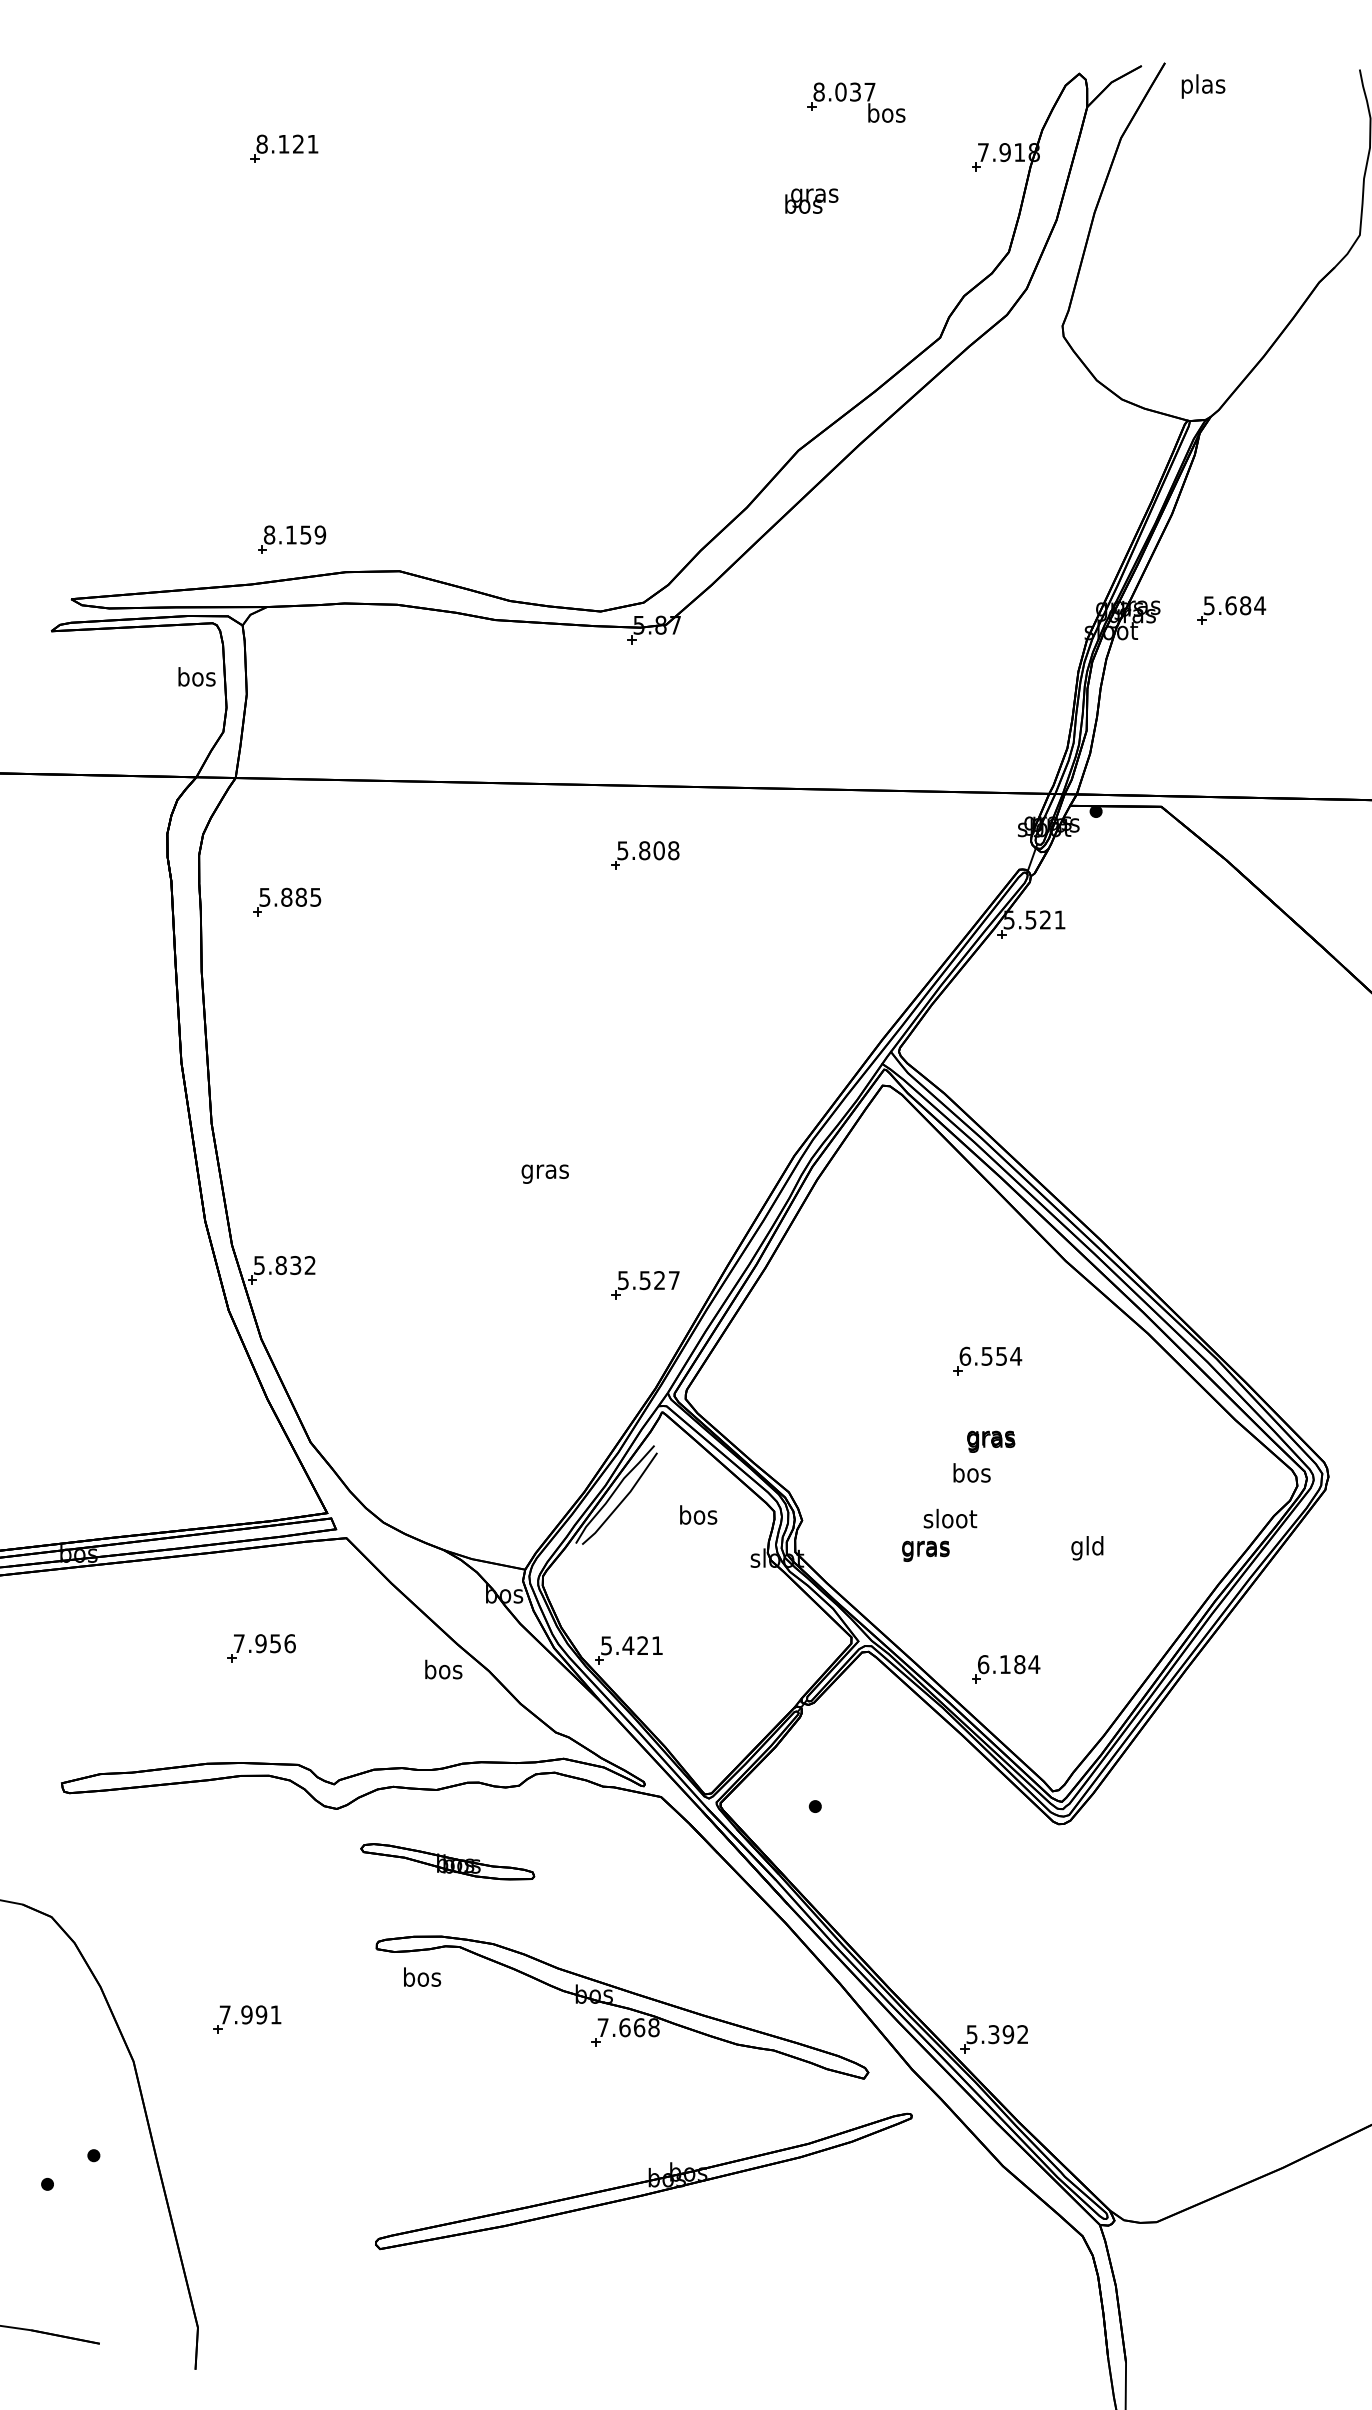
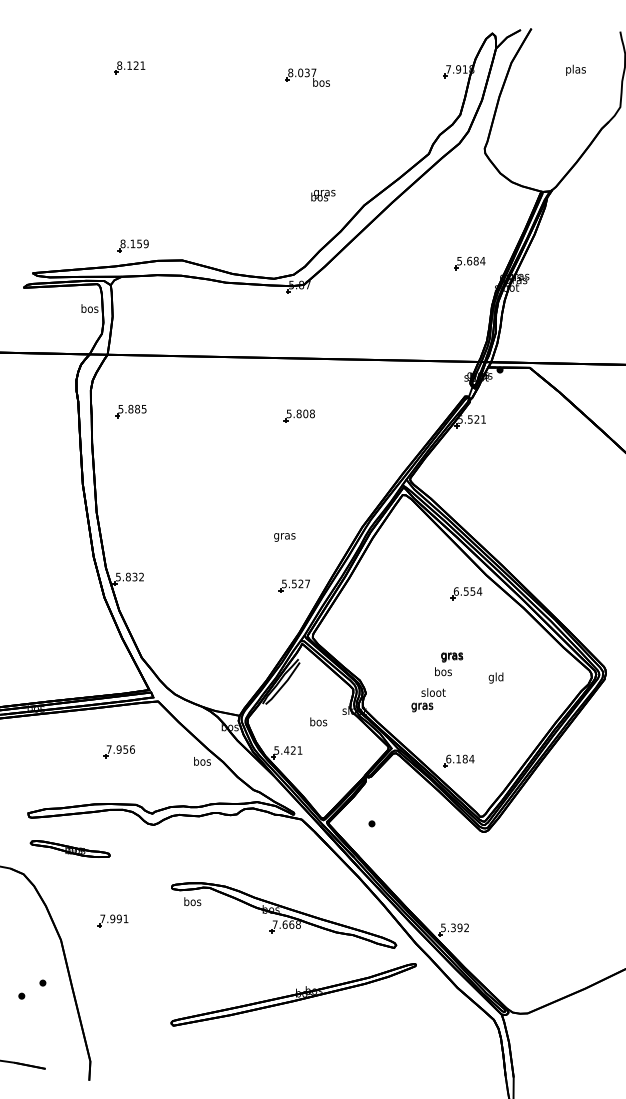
text: (1202, 84) -> (575, 69), moved
part: (855, 102) -> (307, 77), moved
text: (812, 200) -> (323, 195), moved
part: (1230, 610) -> (469, 263), moved
part: (643, 854) -> (298, 415), moved
text: (544, 1174) -> (284, 537), moved
part: (987, 1360) -> (466, 593), moved
text: (698, 1514) -> (318, 721), moved
text: (1086, 1547) -> (495, 677), moved
part: (445, 1860) -> (69, 848), moved

